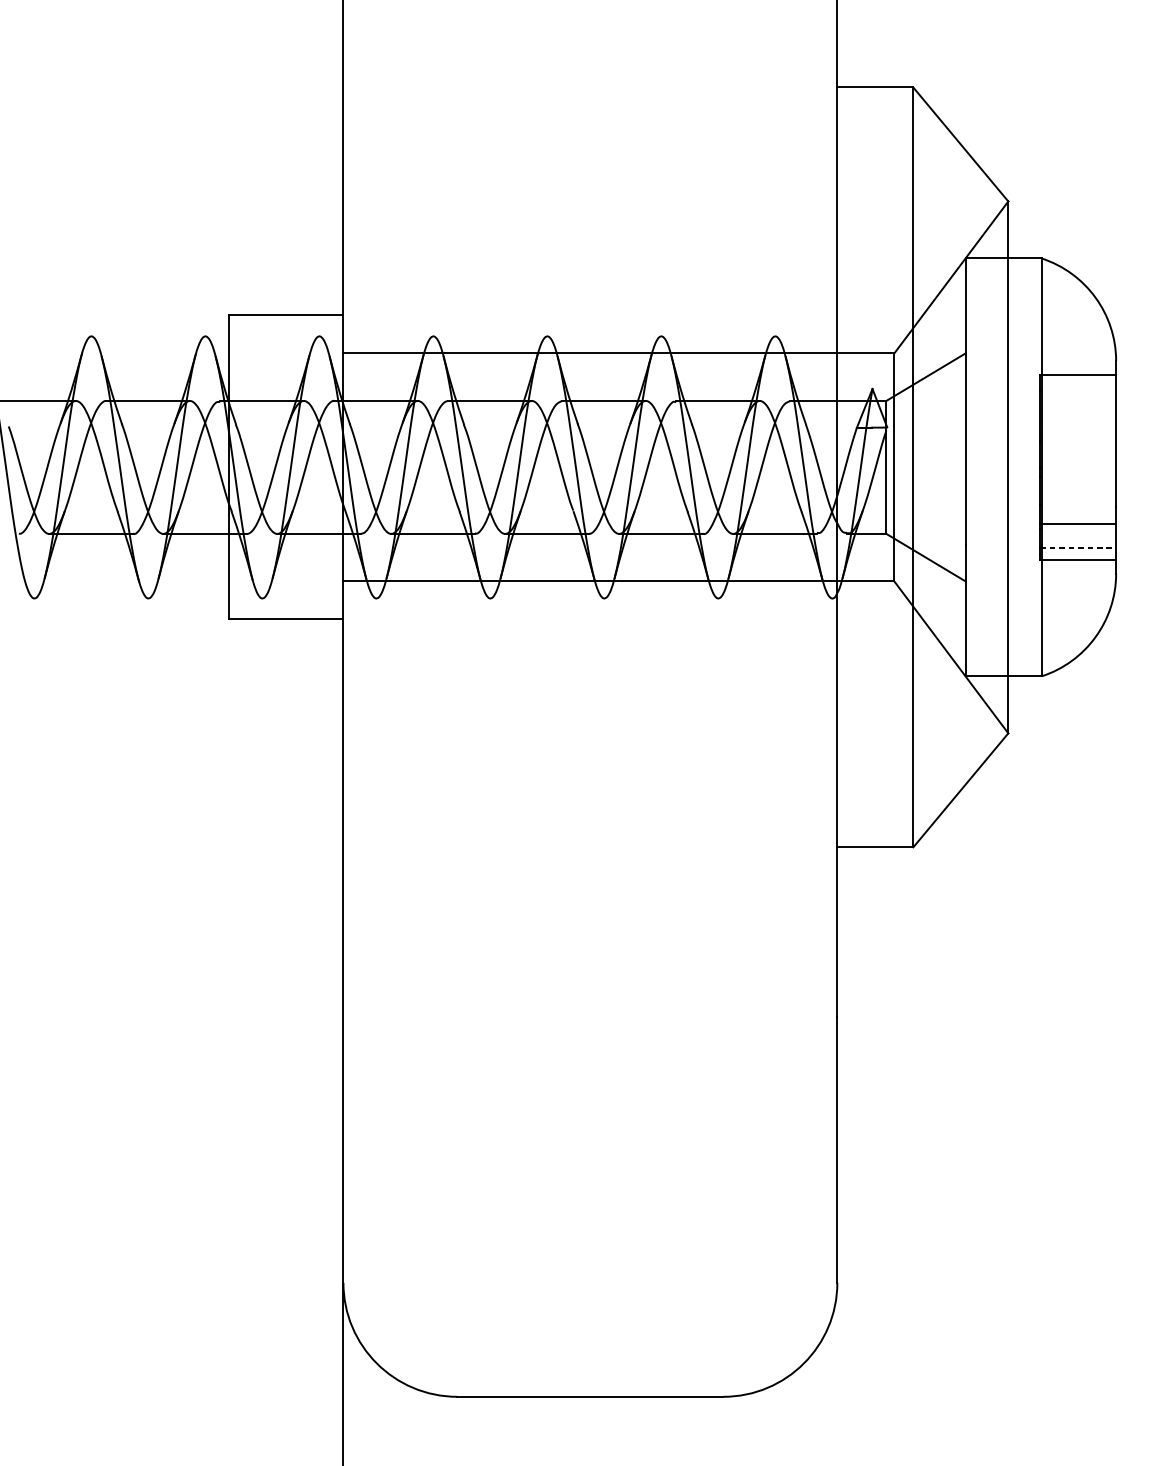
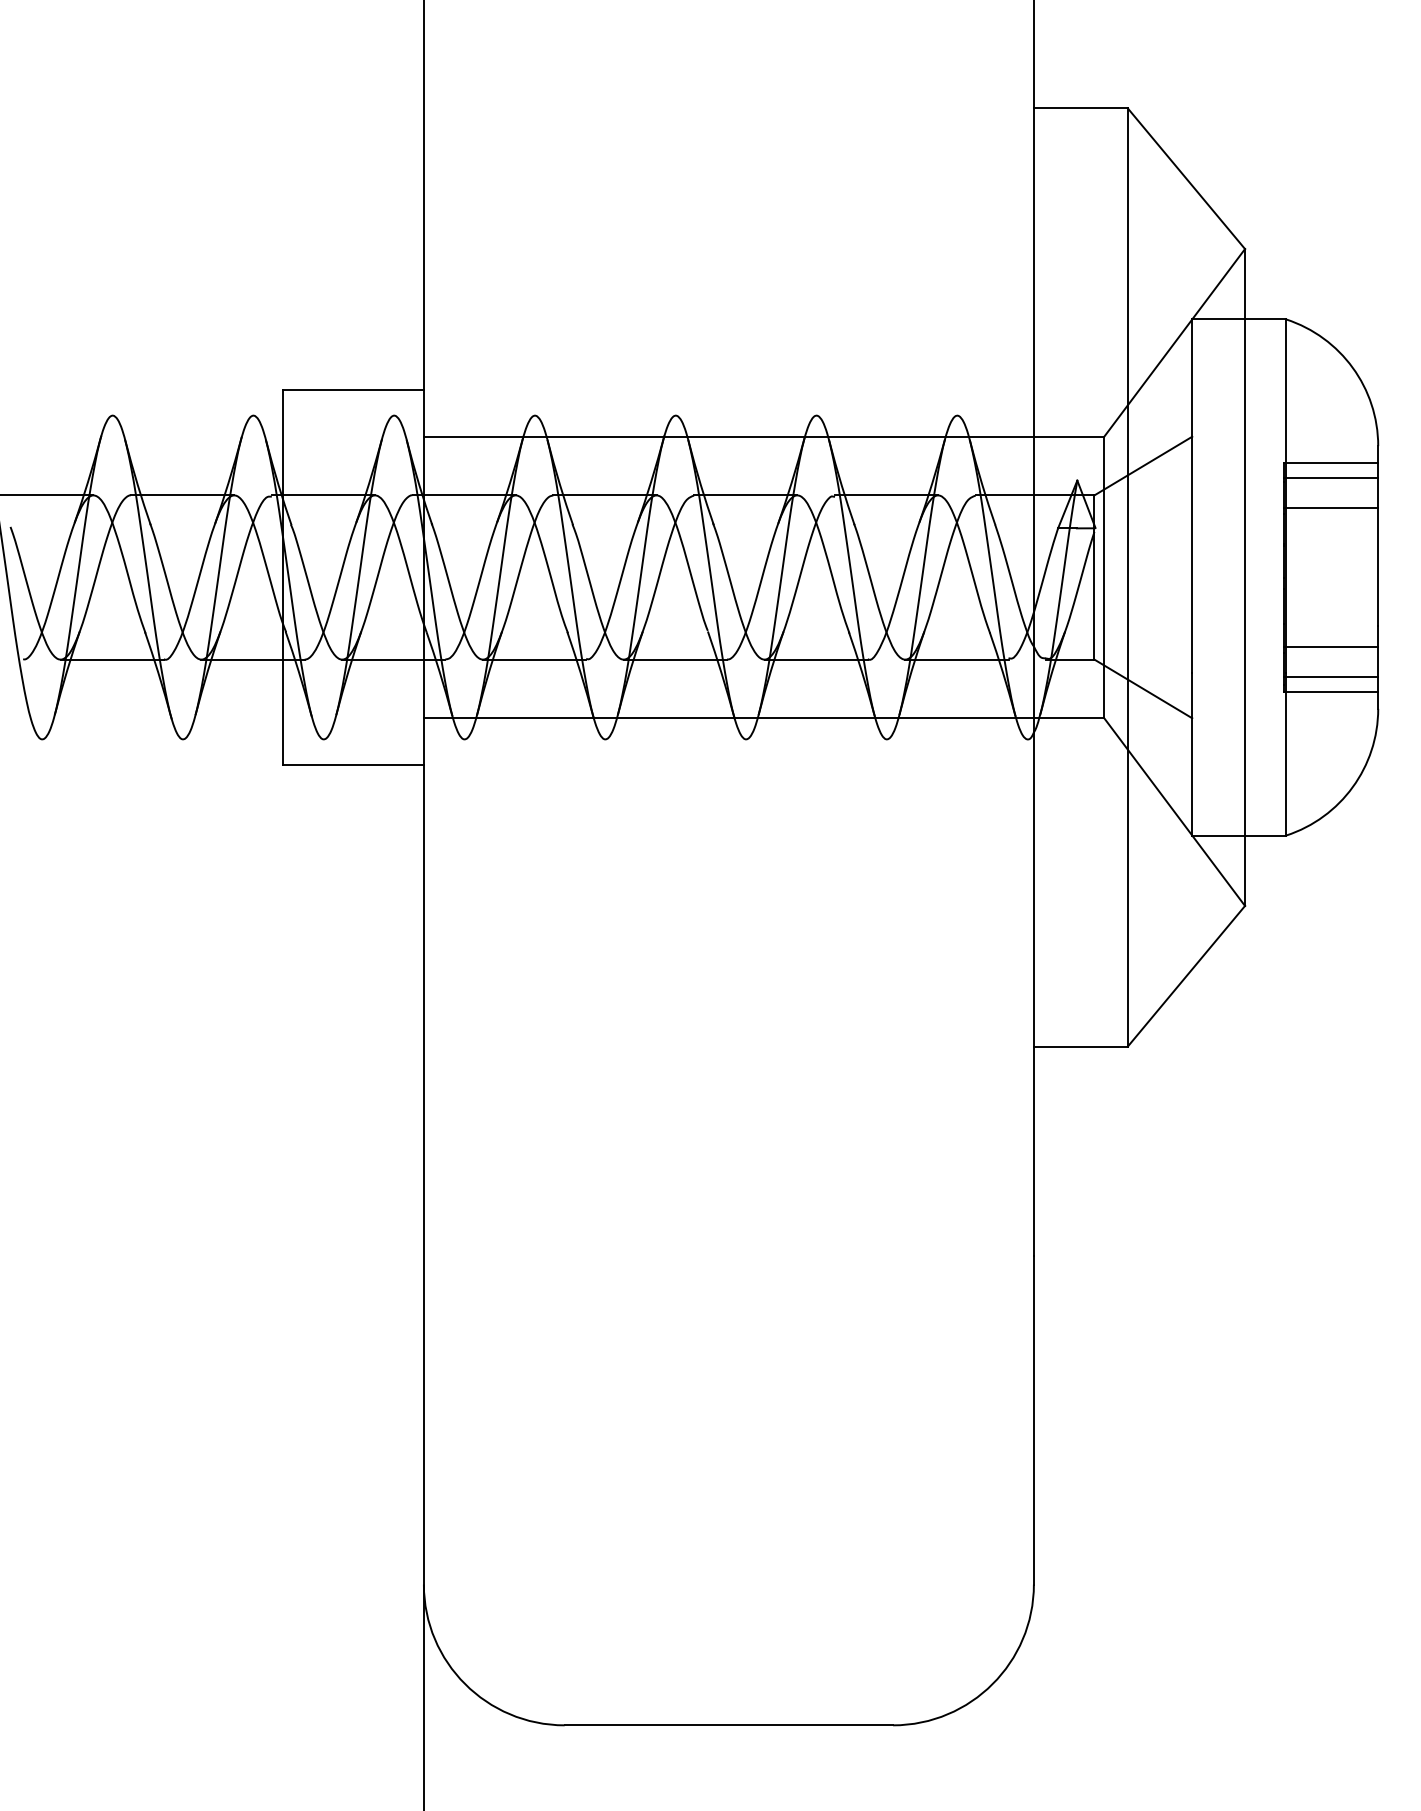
line: (1078, 387) -> (1331, 478), added
line: (1078, 411) -> (1331, 508), added
line: (1078, 547) -> (1331, 676), dashed -> solid

